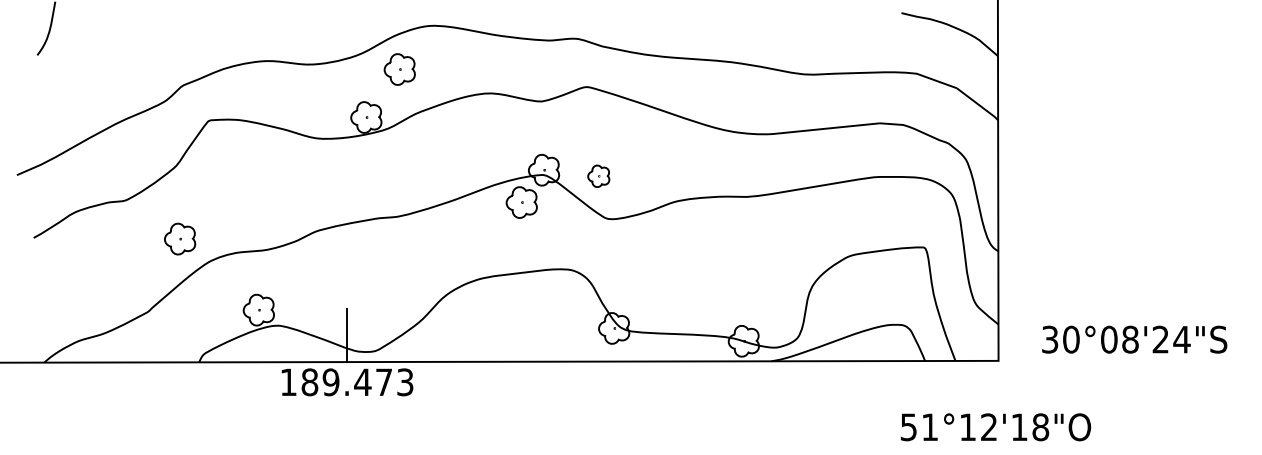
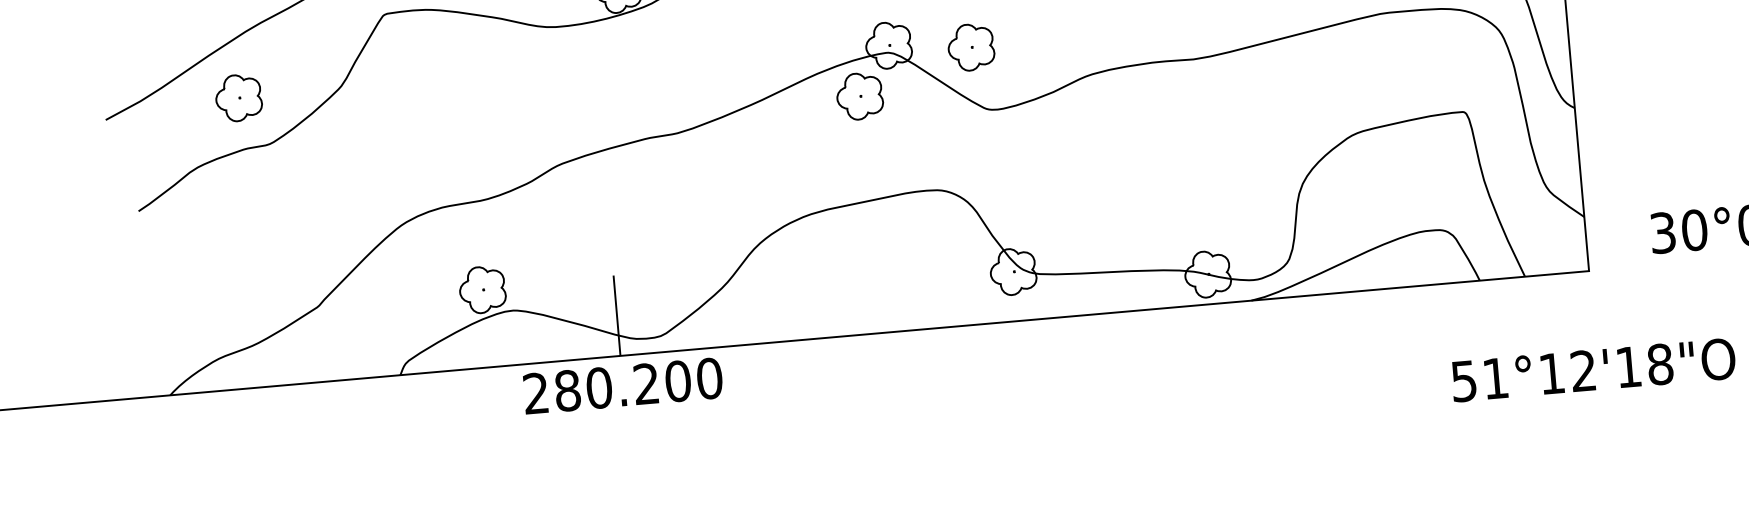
part: (598, 176) -> (970, 47), size x1.43
part: (180, 238) -> (239, 97), moved
text: (346, 382) -> (622, 386), 189.473 -> 280.200

